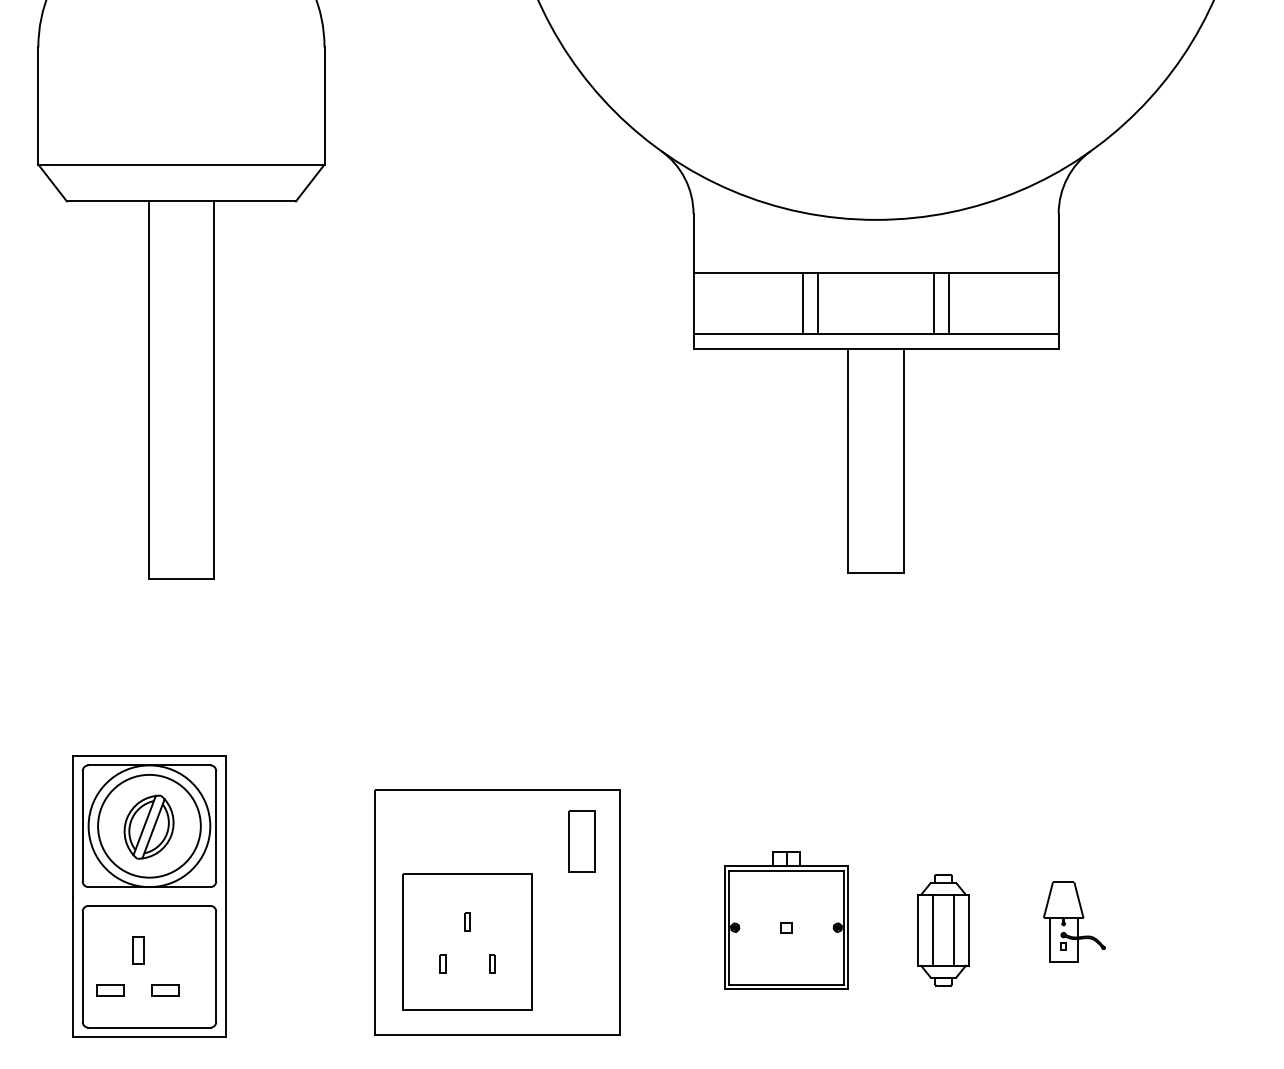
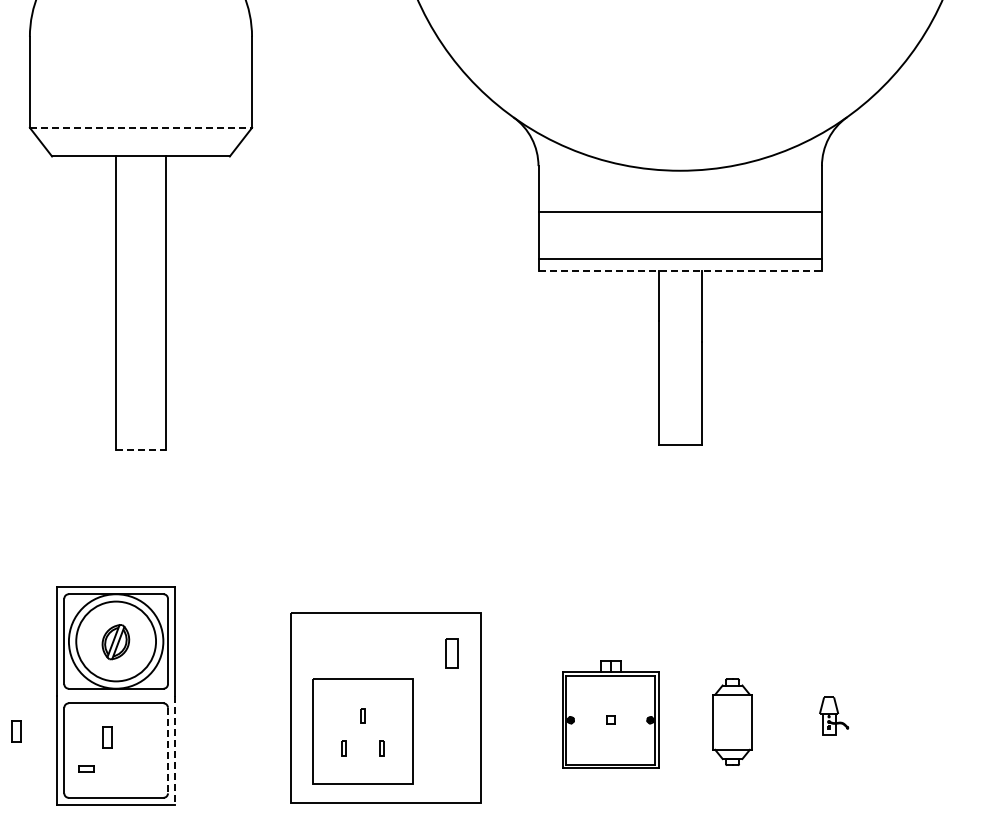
line: (182, 164) -> (141, 127), solid -> dashed
line: (803, 303) -> (623, 235), removed
line: (818, 303) -> (635, 235), removed
line: (934, 303) -> (725, 235), removed
line: (948, 303) -> (736, 235), removed
line: (876, 349) -> (680, 271), solid -> dashed
line: (182, 578) -> (141, 449), solid -> dashed
part: (148, 826) -> (115, 641), size x0.7
part: (581, 841) -> (451, 653), size x0.6
part: (1073, 921) -> (833, 715), size x0.6
line: (933, 929) -> (724, 721), removed
line: (953, 929) -> (740, 721), removed
part: (21, 942) -> (16, 731), added
line: (215, 966) -> (167, 750), solid -> dashed
line: (225, 966) -> (175, 750), solid -> dashed
part: (111, 989) -> (86, 768), size x0.7
part: (165, 989) -> (128, 768), removed

